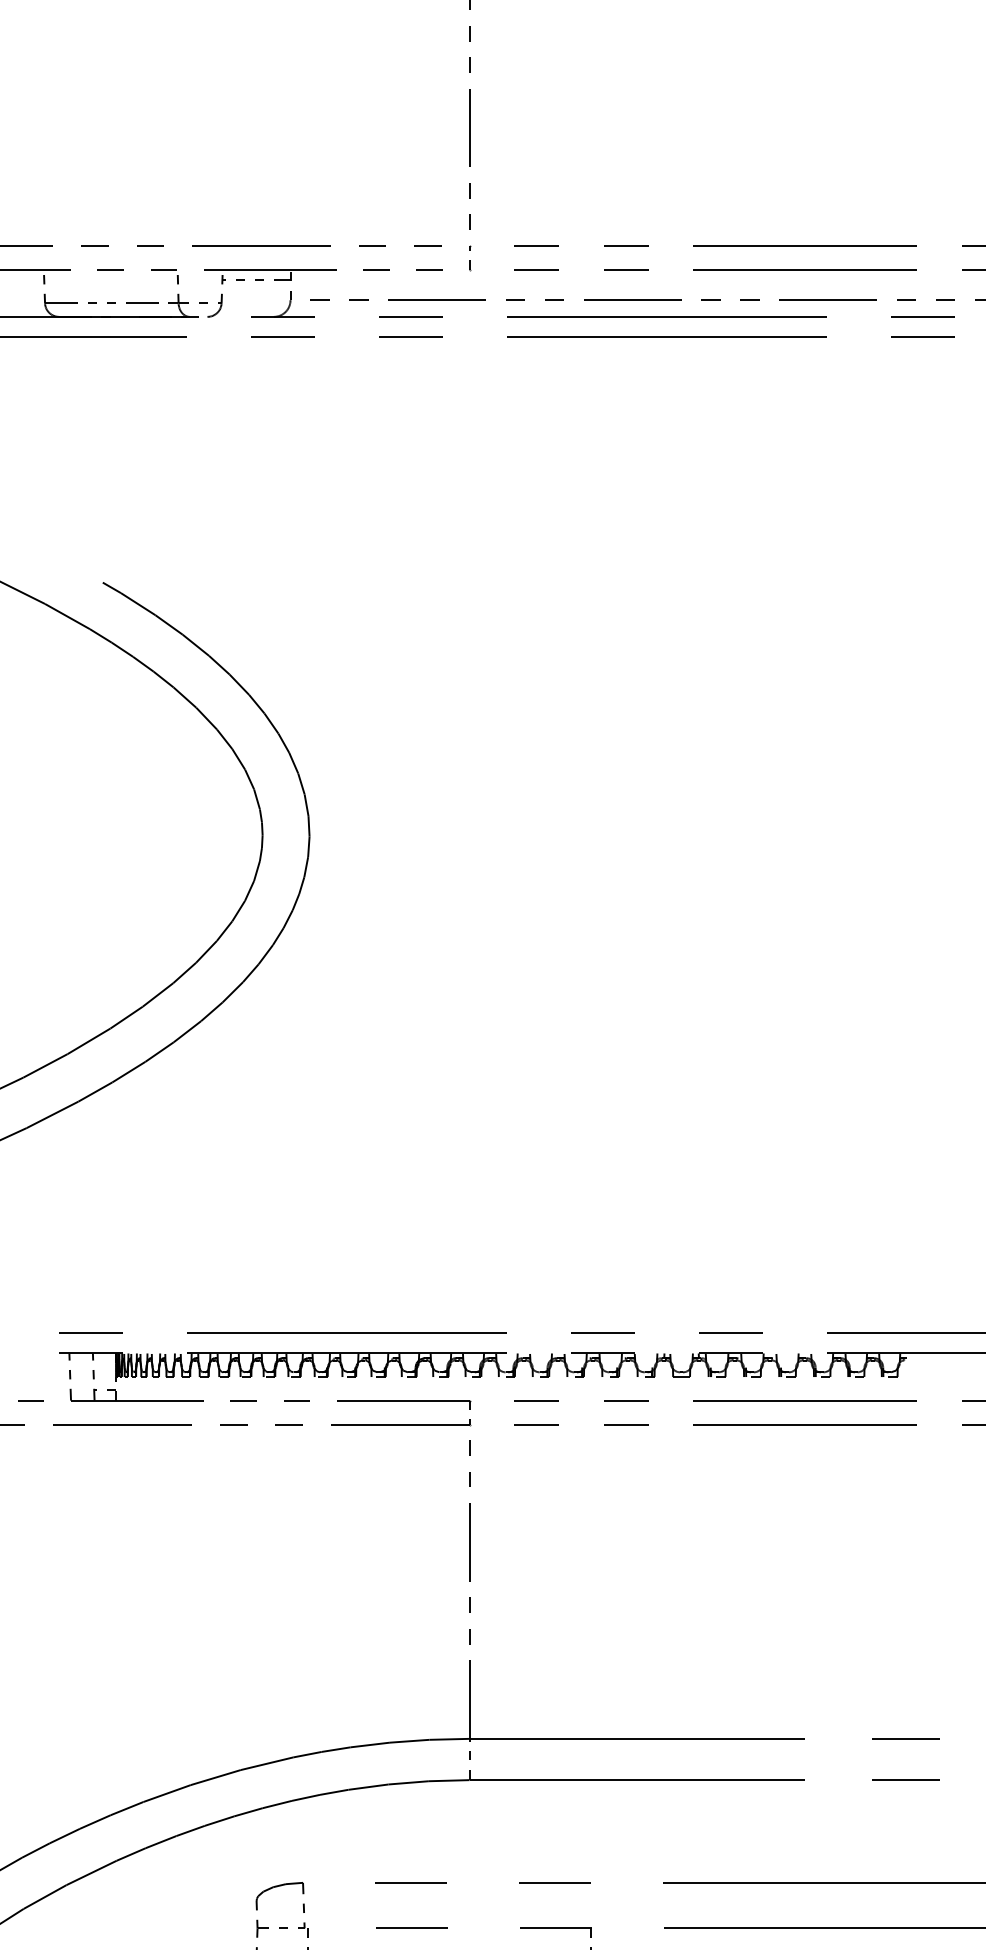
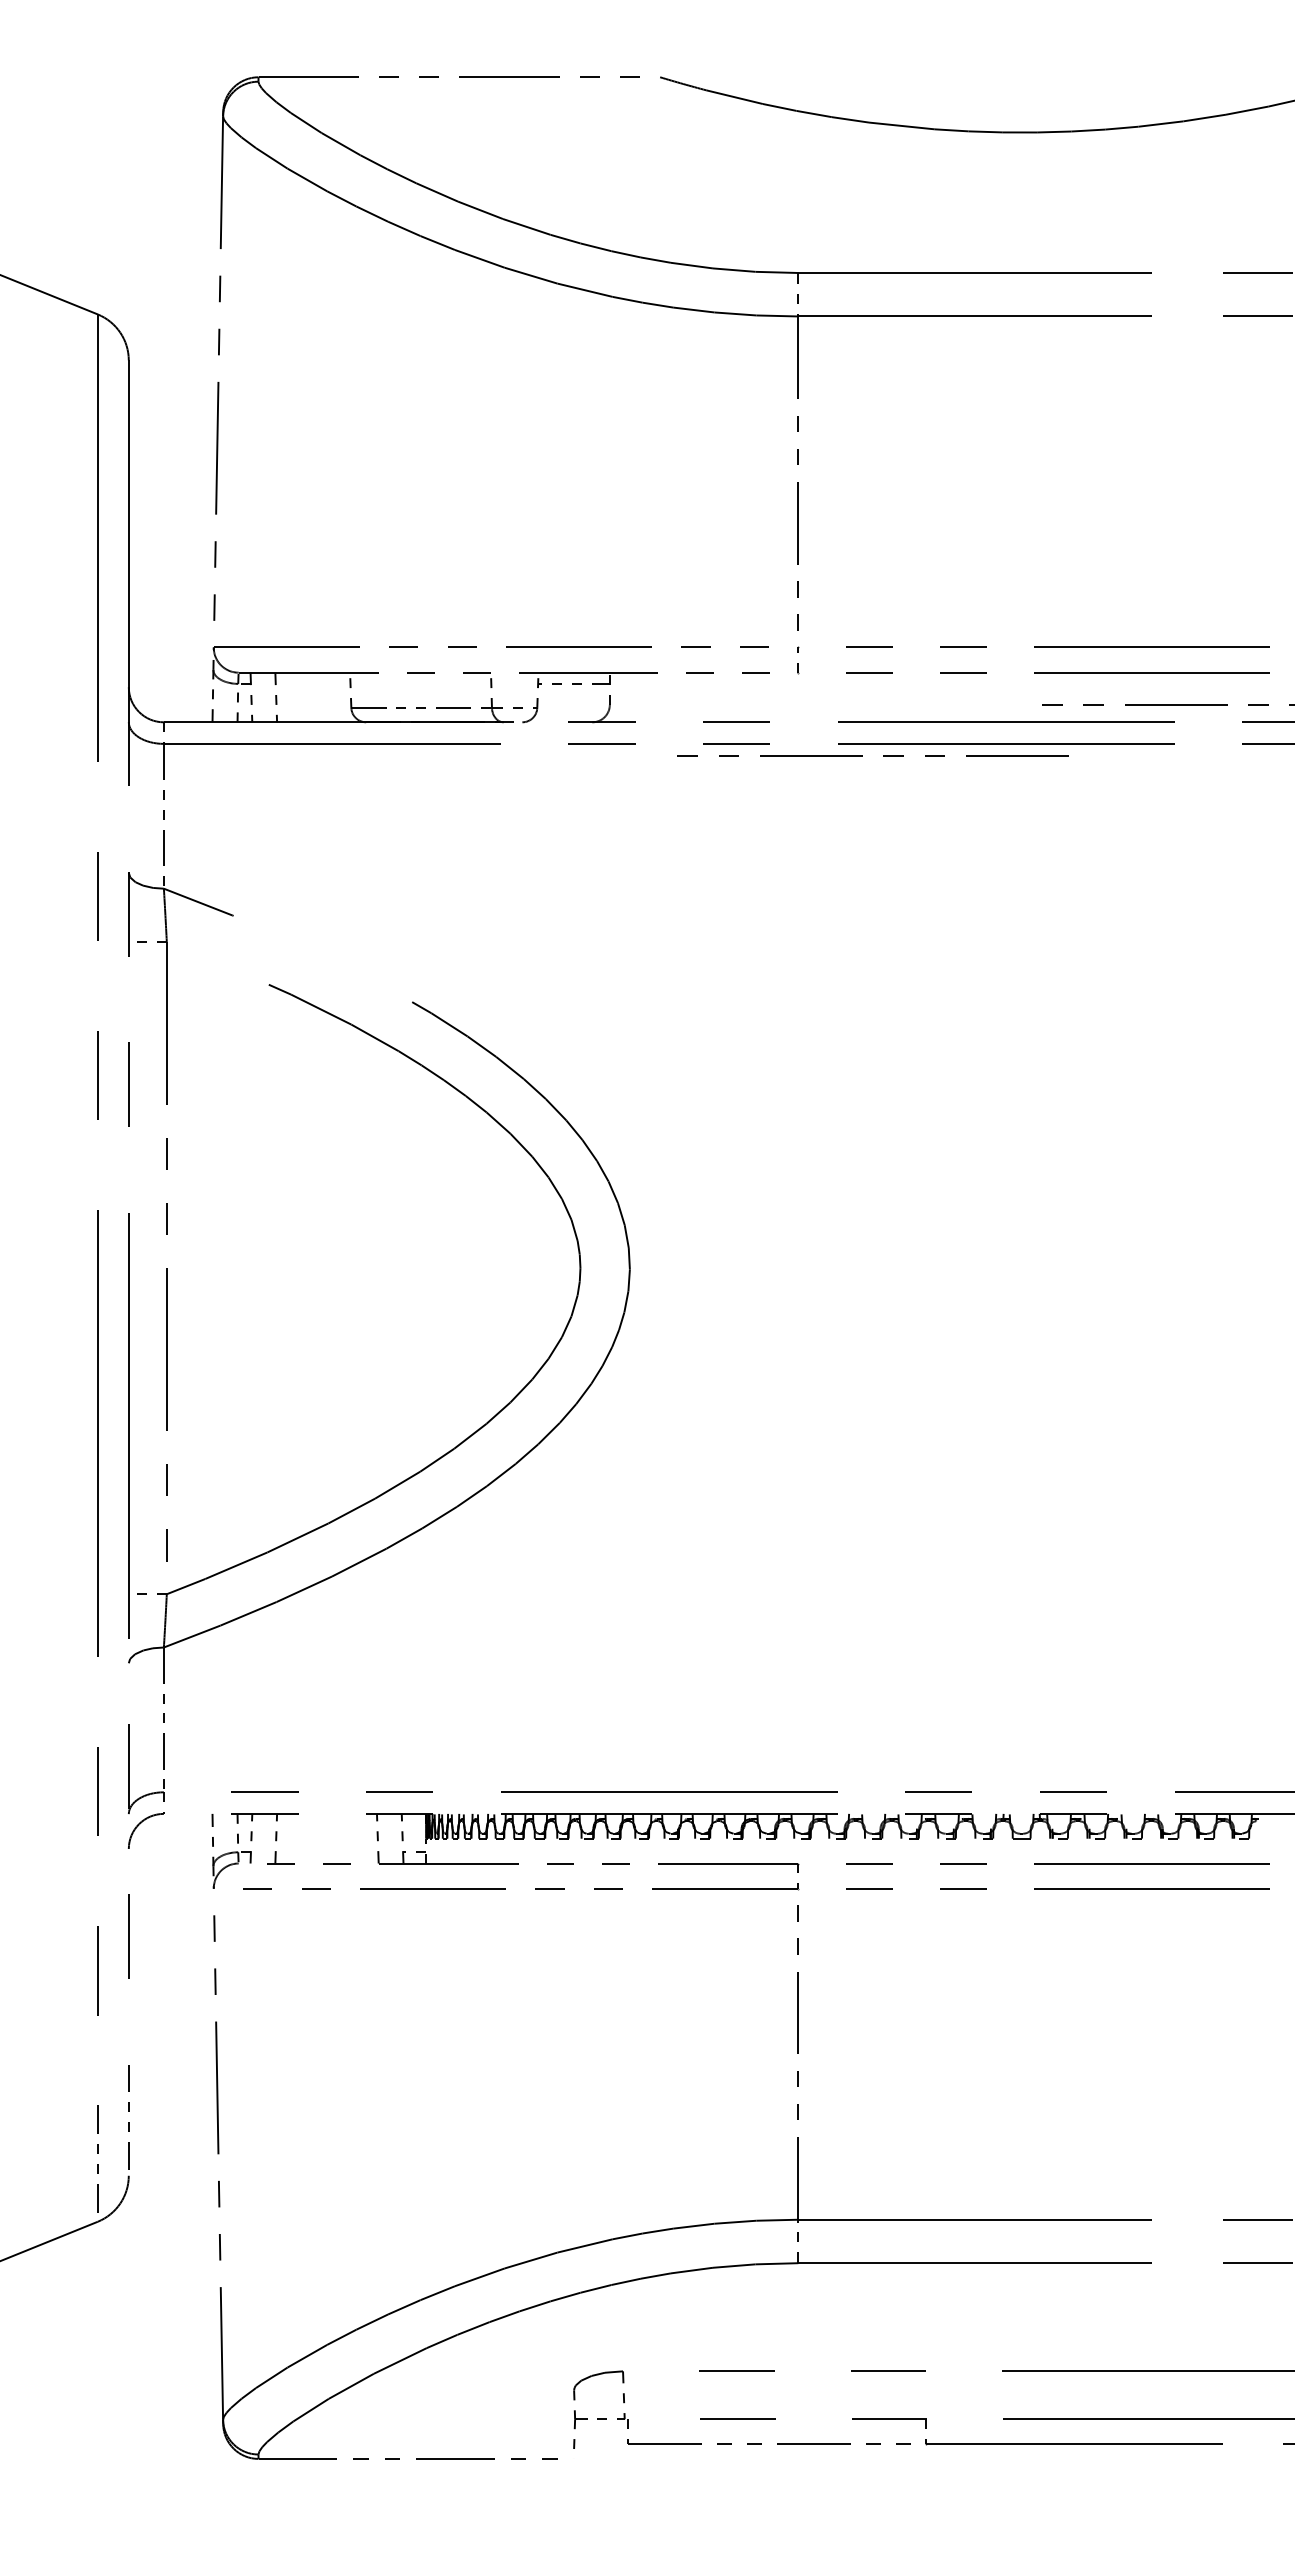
line: (485, 299) -> (862, 755), moved

